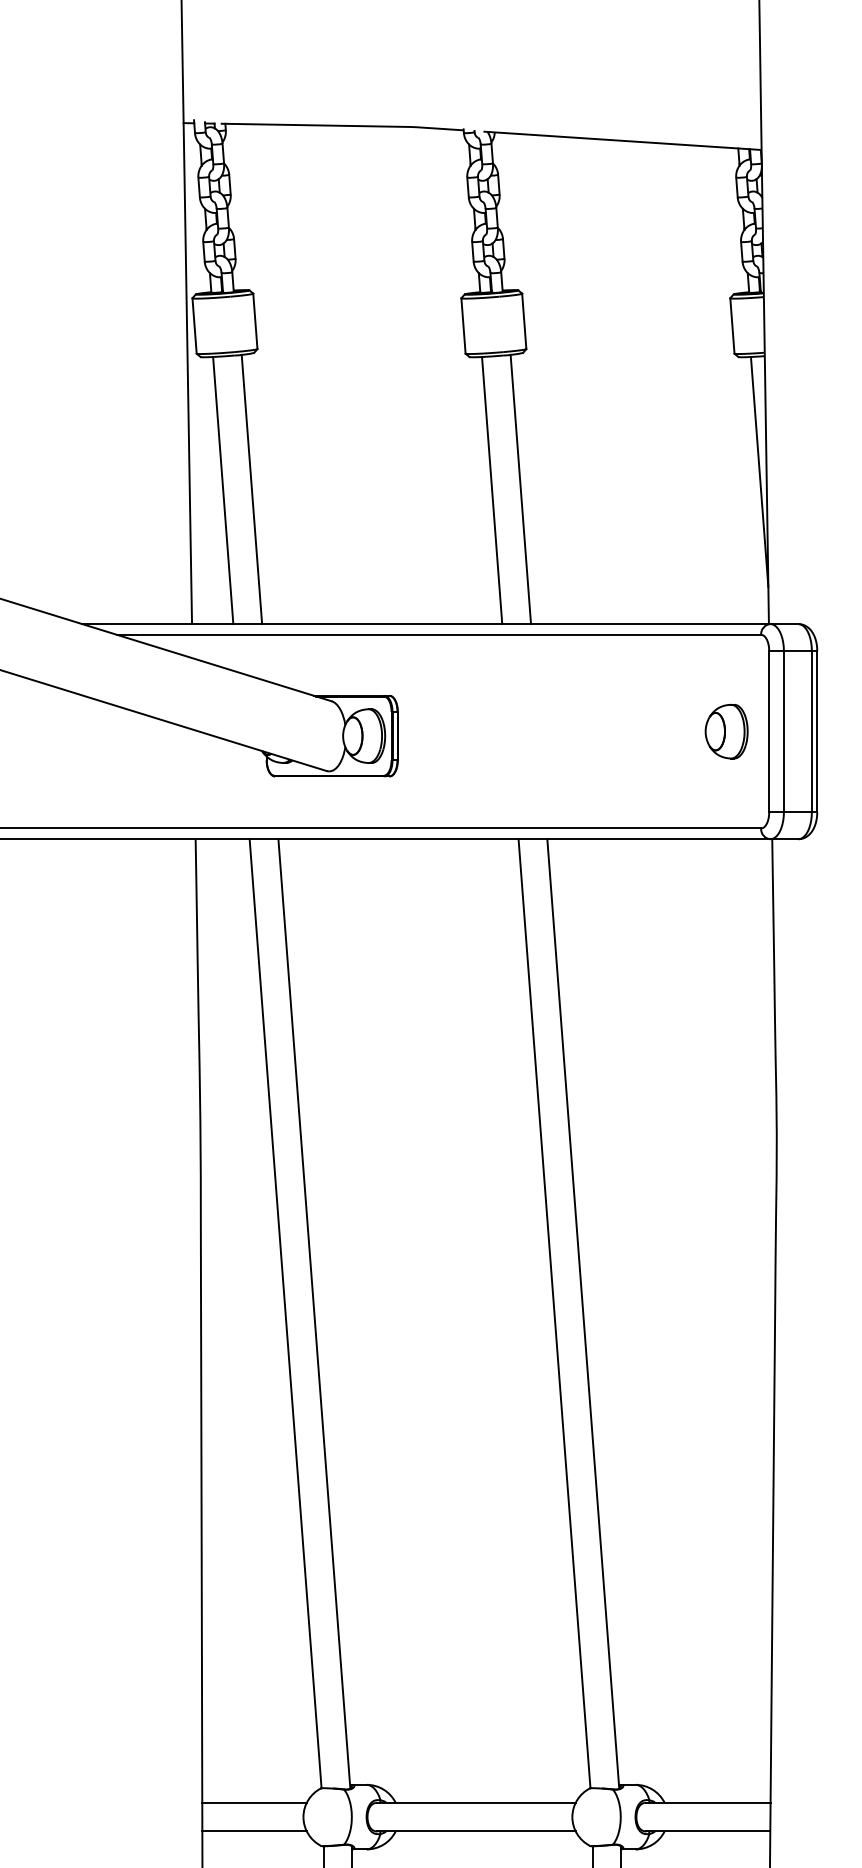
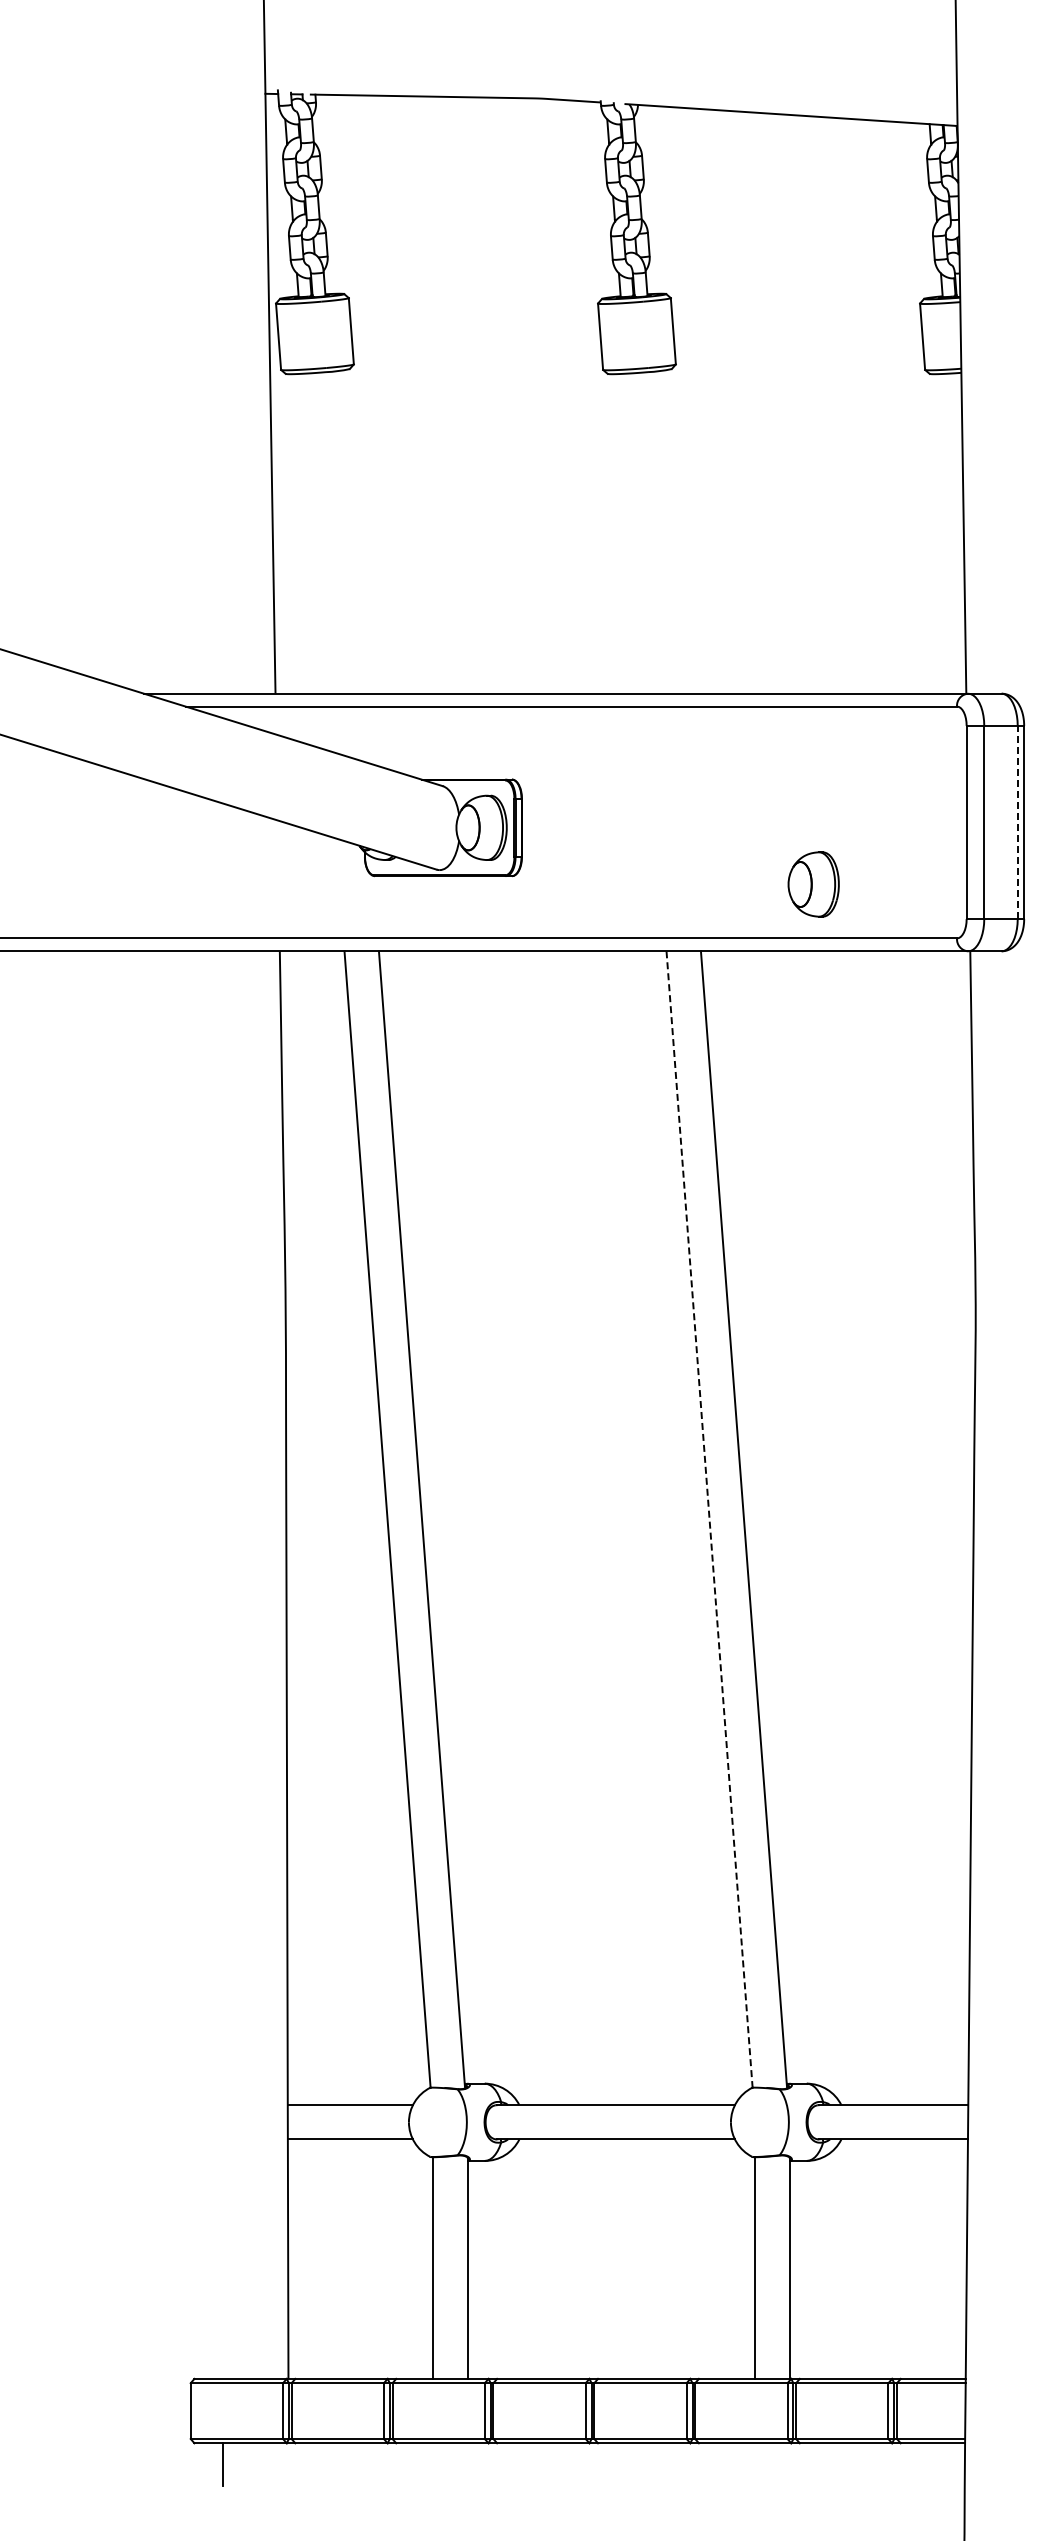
line: (759, 471) -> (954, 511), removed
line: (252, 489) -> (347, 532), removed
line: (521, 489) -> (669, 532), removed
line: (222, 490) -> (312, 533), removed
line: (491, 490) -> (634, 533), removed
part: (726, 731) -> (813, 884), moved
line: (811, 731) -> (1017, 822), solid -> dashed
line: (554, 1313) -> (709, 1519), solid -> dashed

